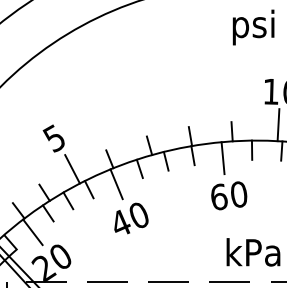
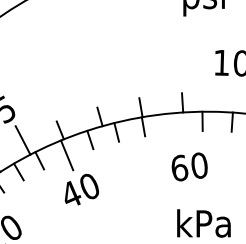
line: (278, 125) -> (228, 96), removed
line: (222, 158) -> (172, 129), removed
text: (229, 195) -> (189, 166), moved

